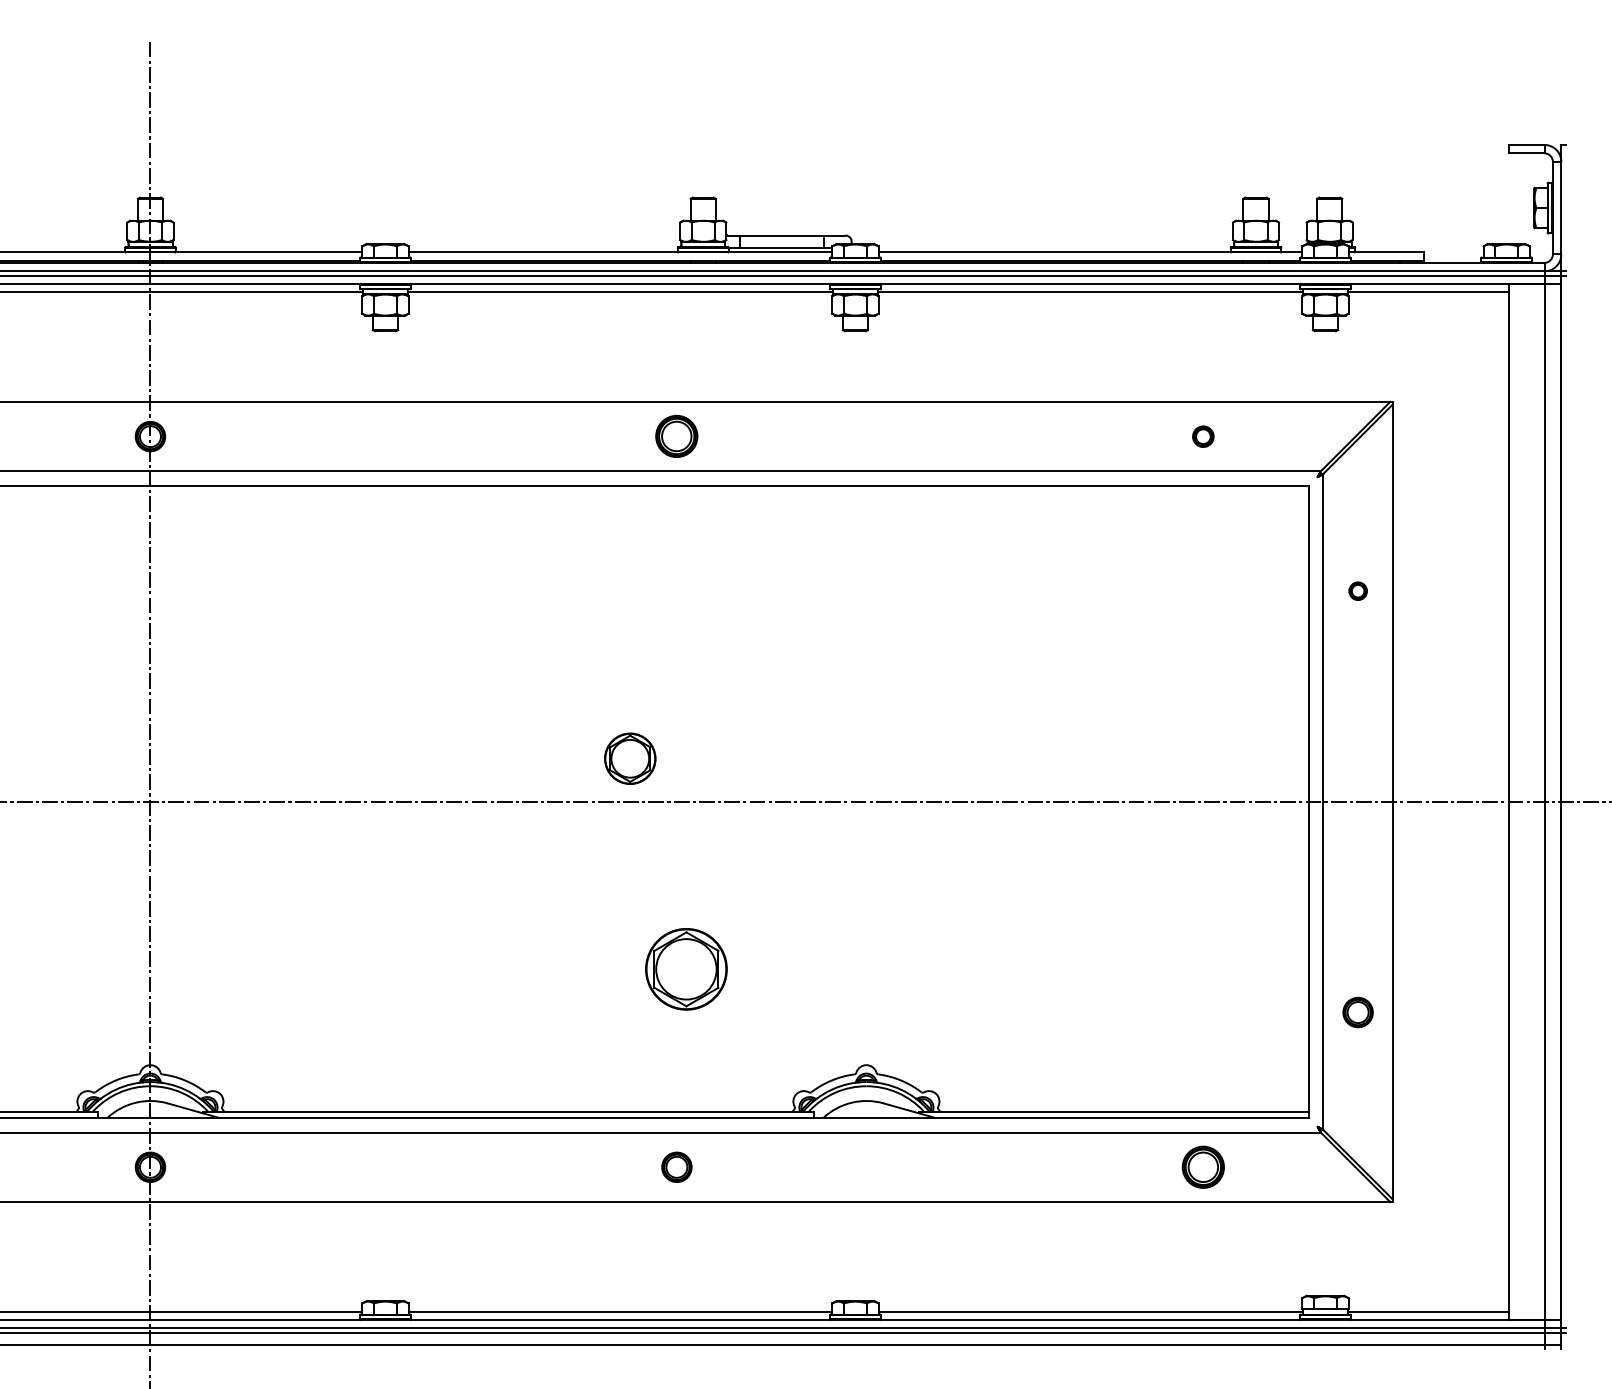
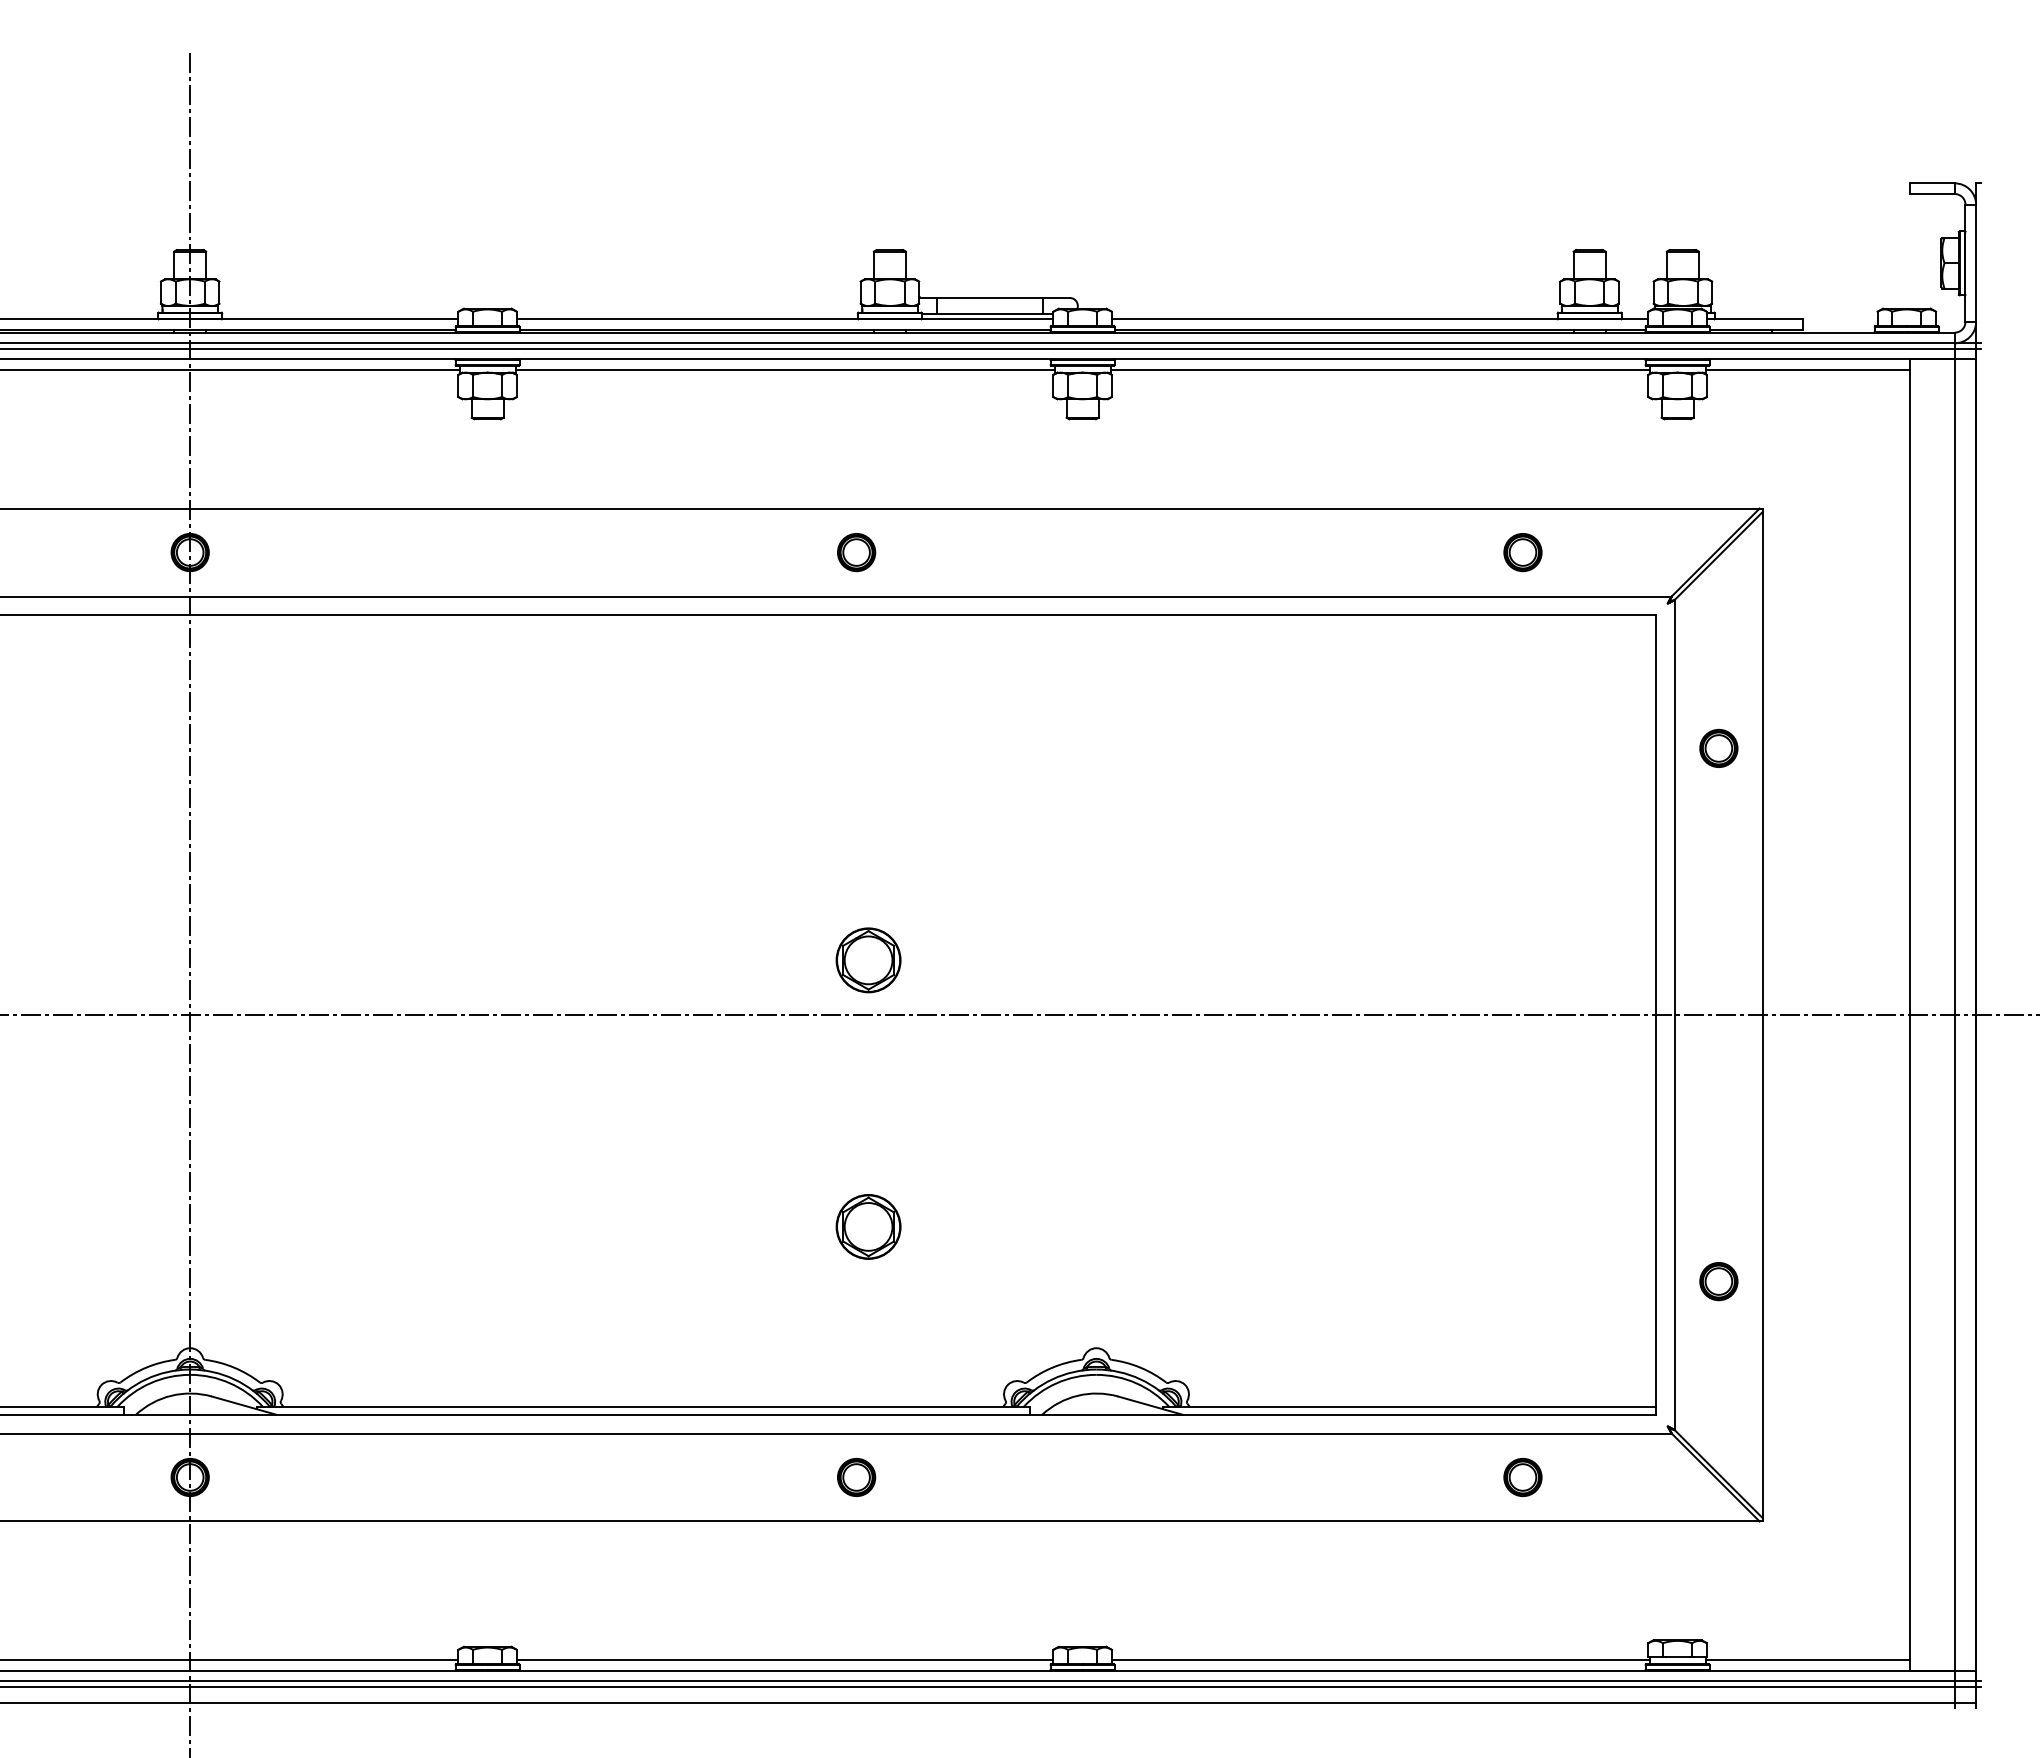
part: (676, 436) -> (856, 552), size x0.71
part: (1202, 436) -> (1522, 552), size x1.43
part: (1357, 590) -> (1718, 747), size x1.67
part: (630, 758) -> (868, 960), moved
part: (686, 969) -> (868, 1226), size x0.62
part: (1202, 1167) -> (1522, 1477), size x0.71

